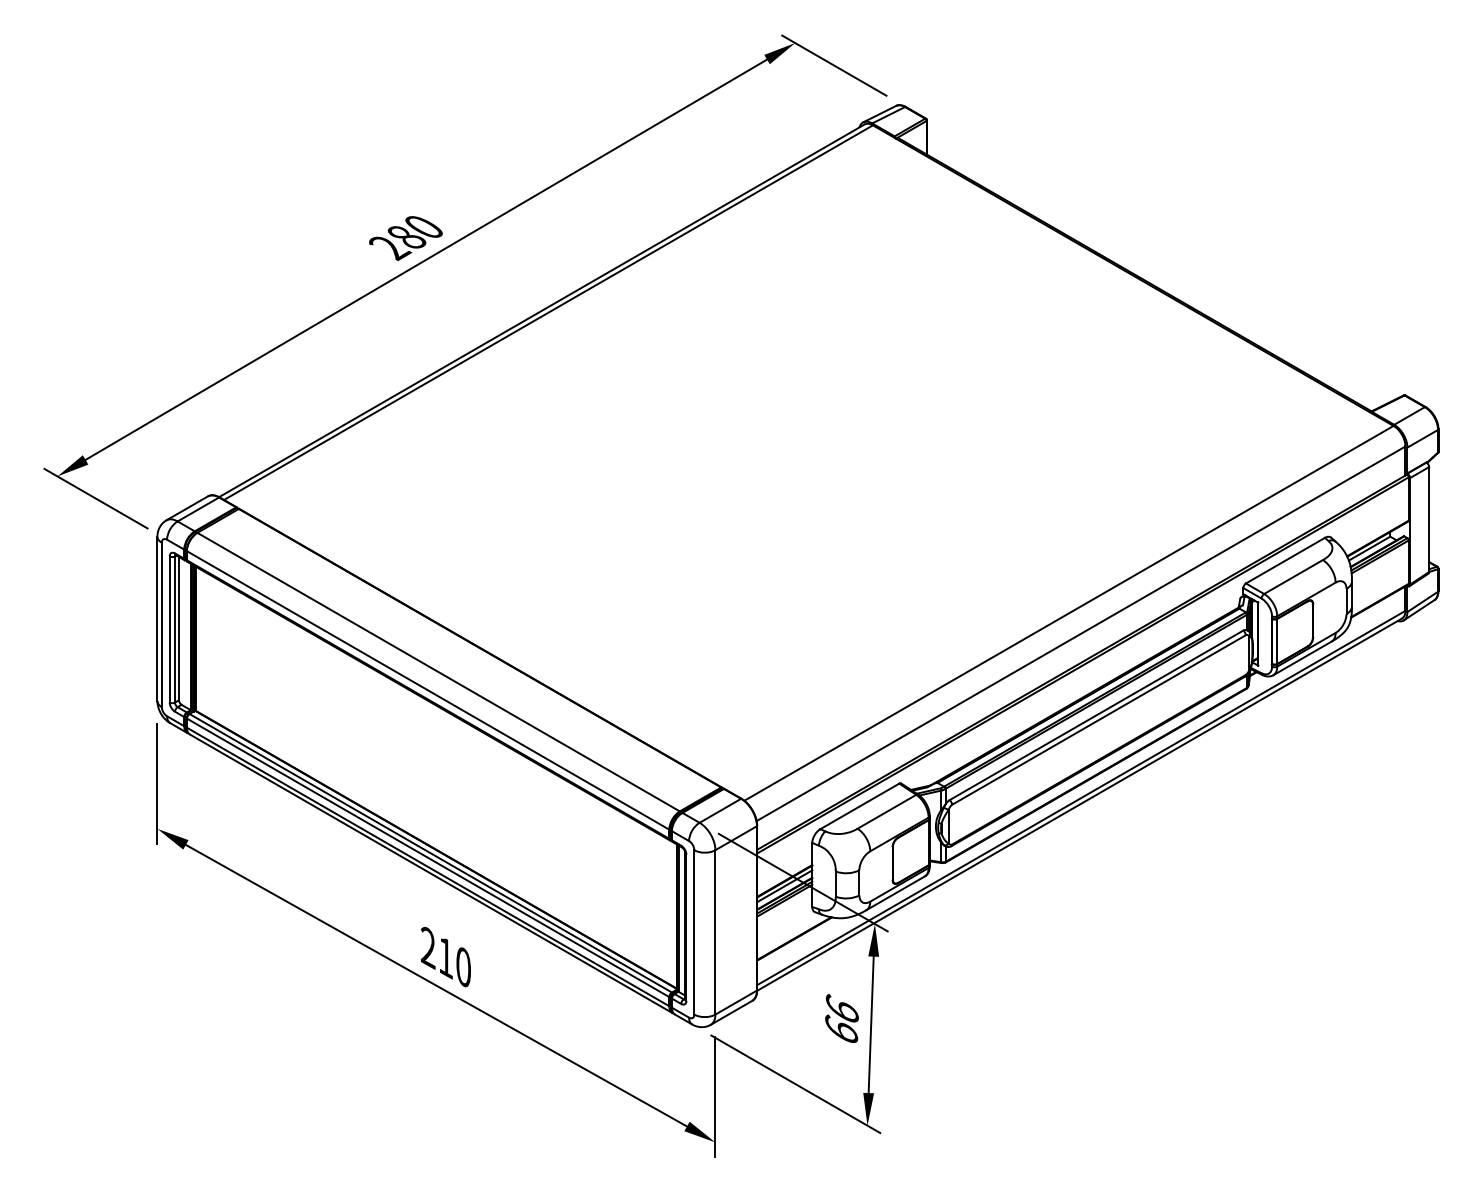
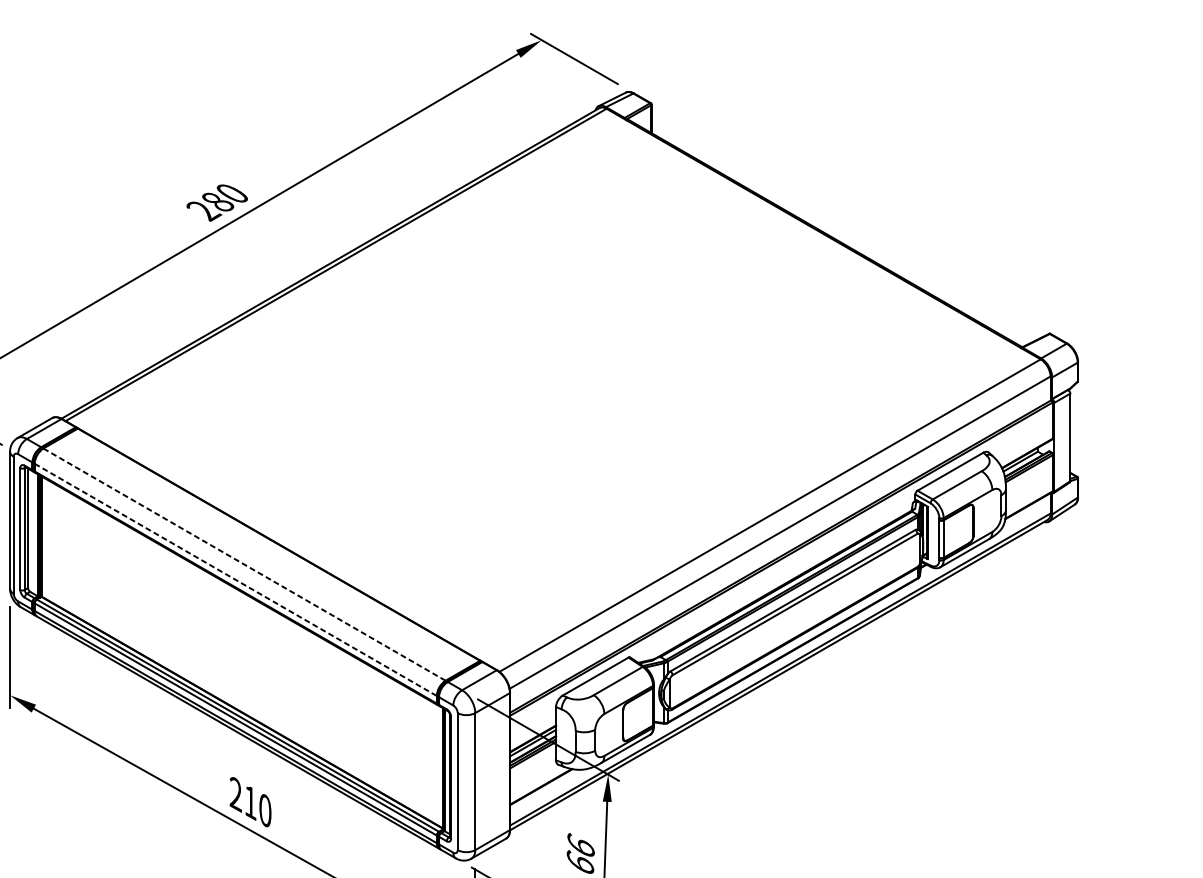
line: (438, 672) -> (244, 564), solid -> dashed
line: (428, 690) -> (236, 579), solid -> dashed

